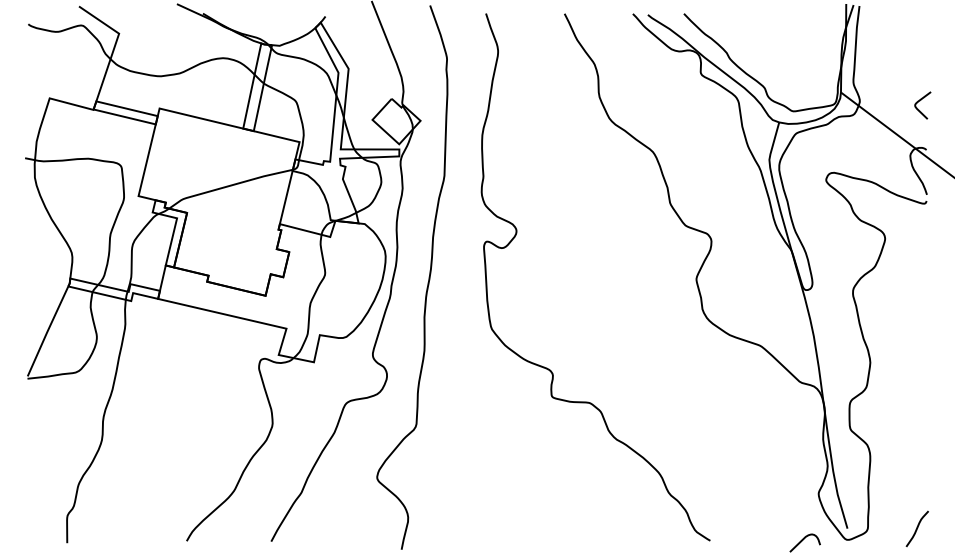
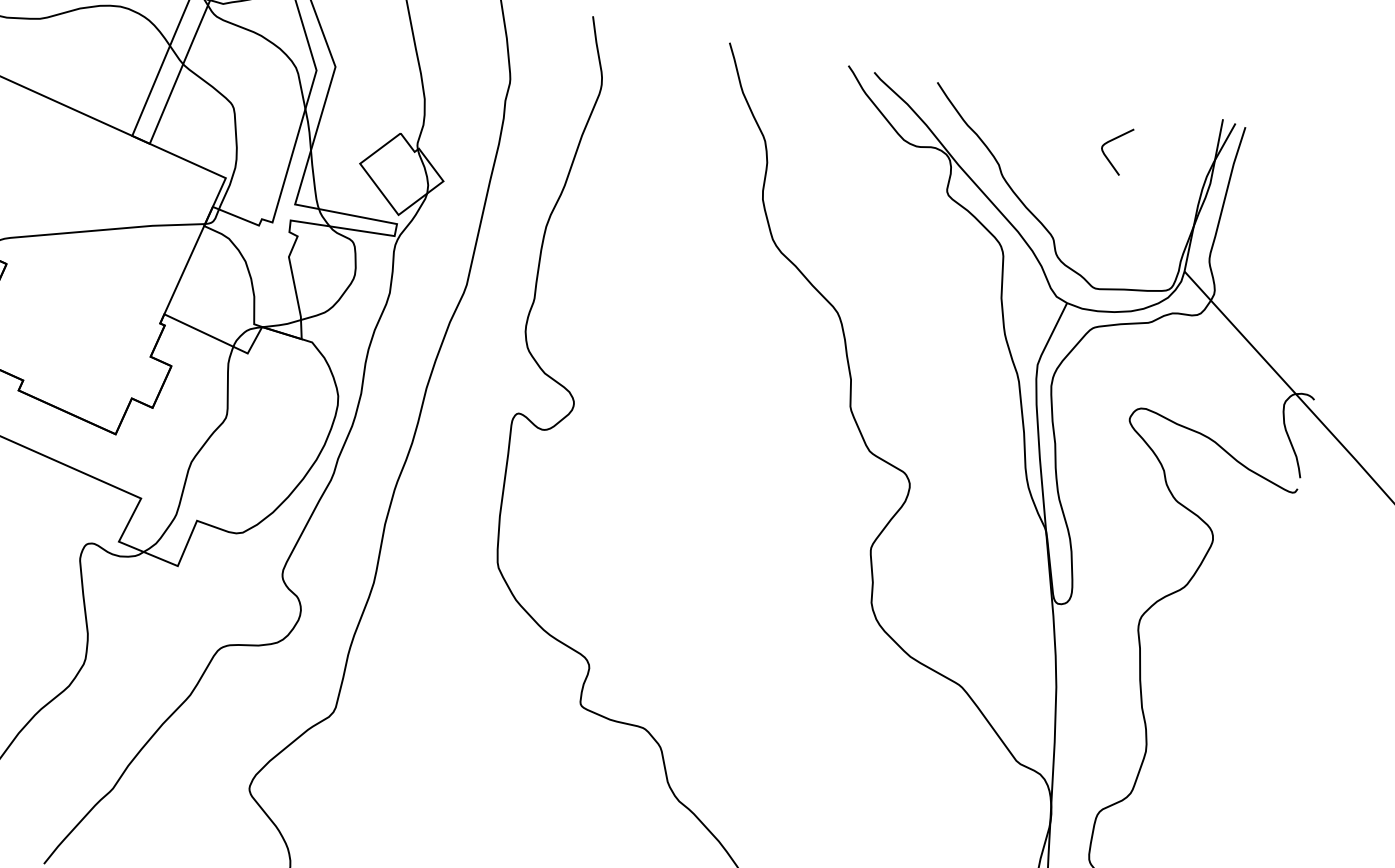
curve: (920, 101) -> (1112, 142), moved

